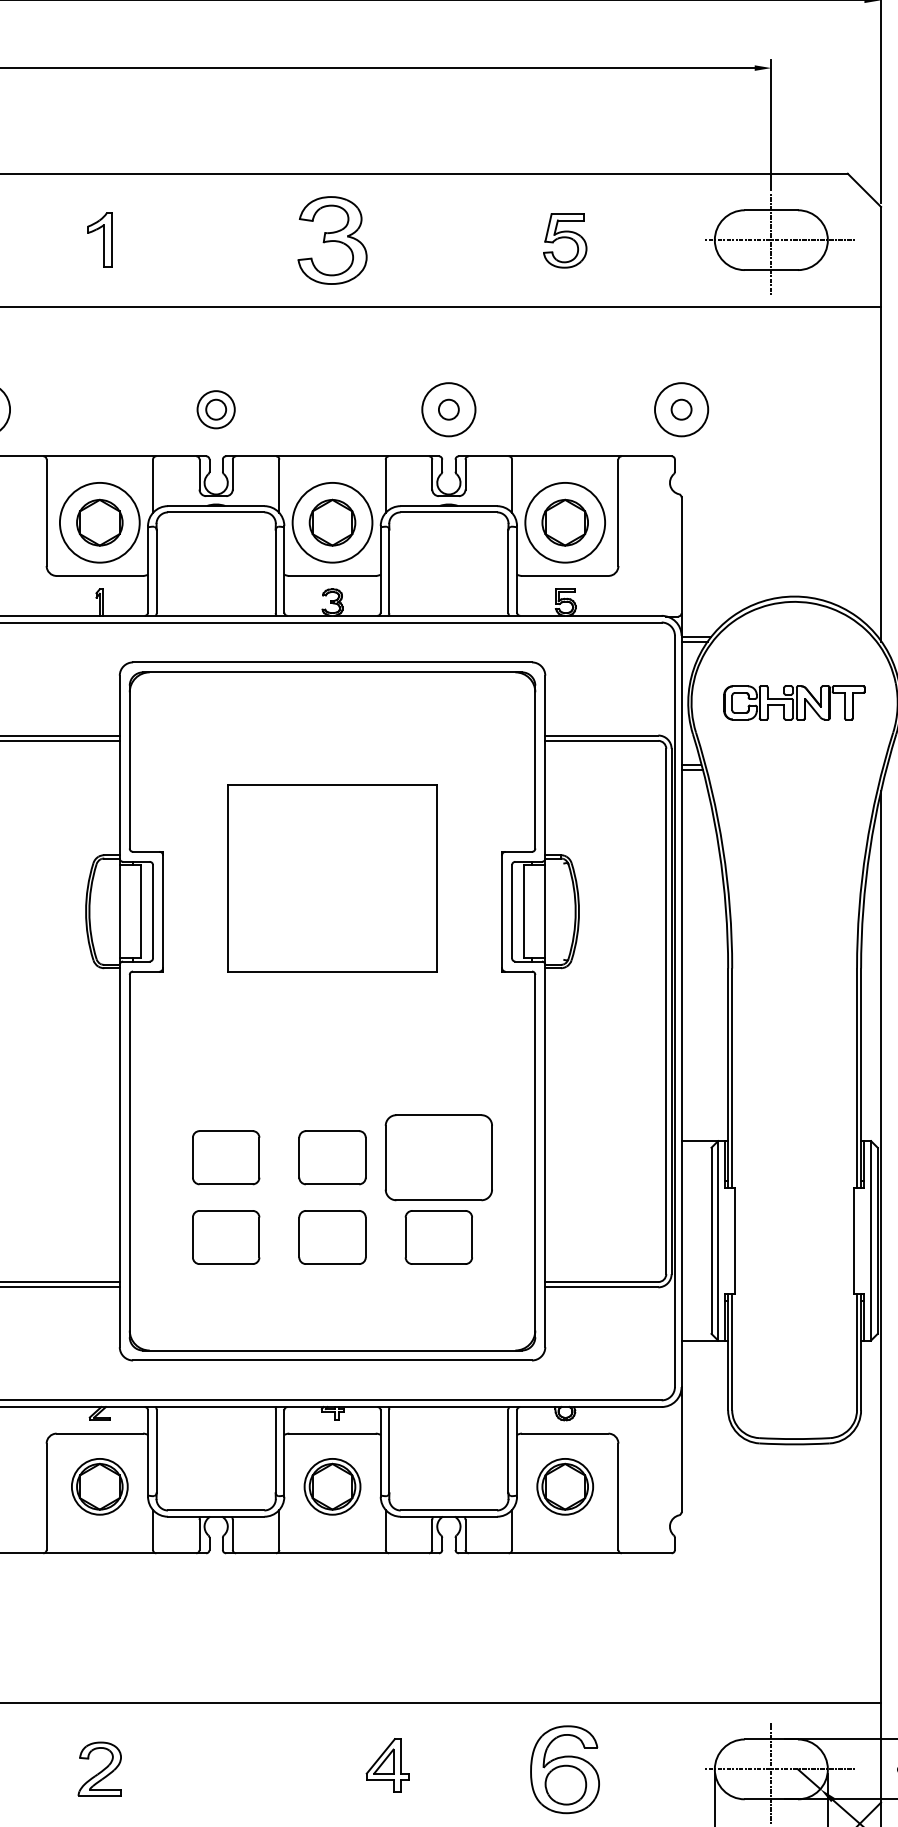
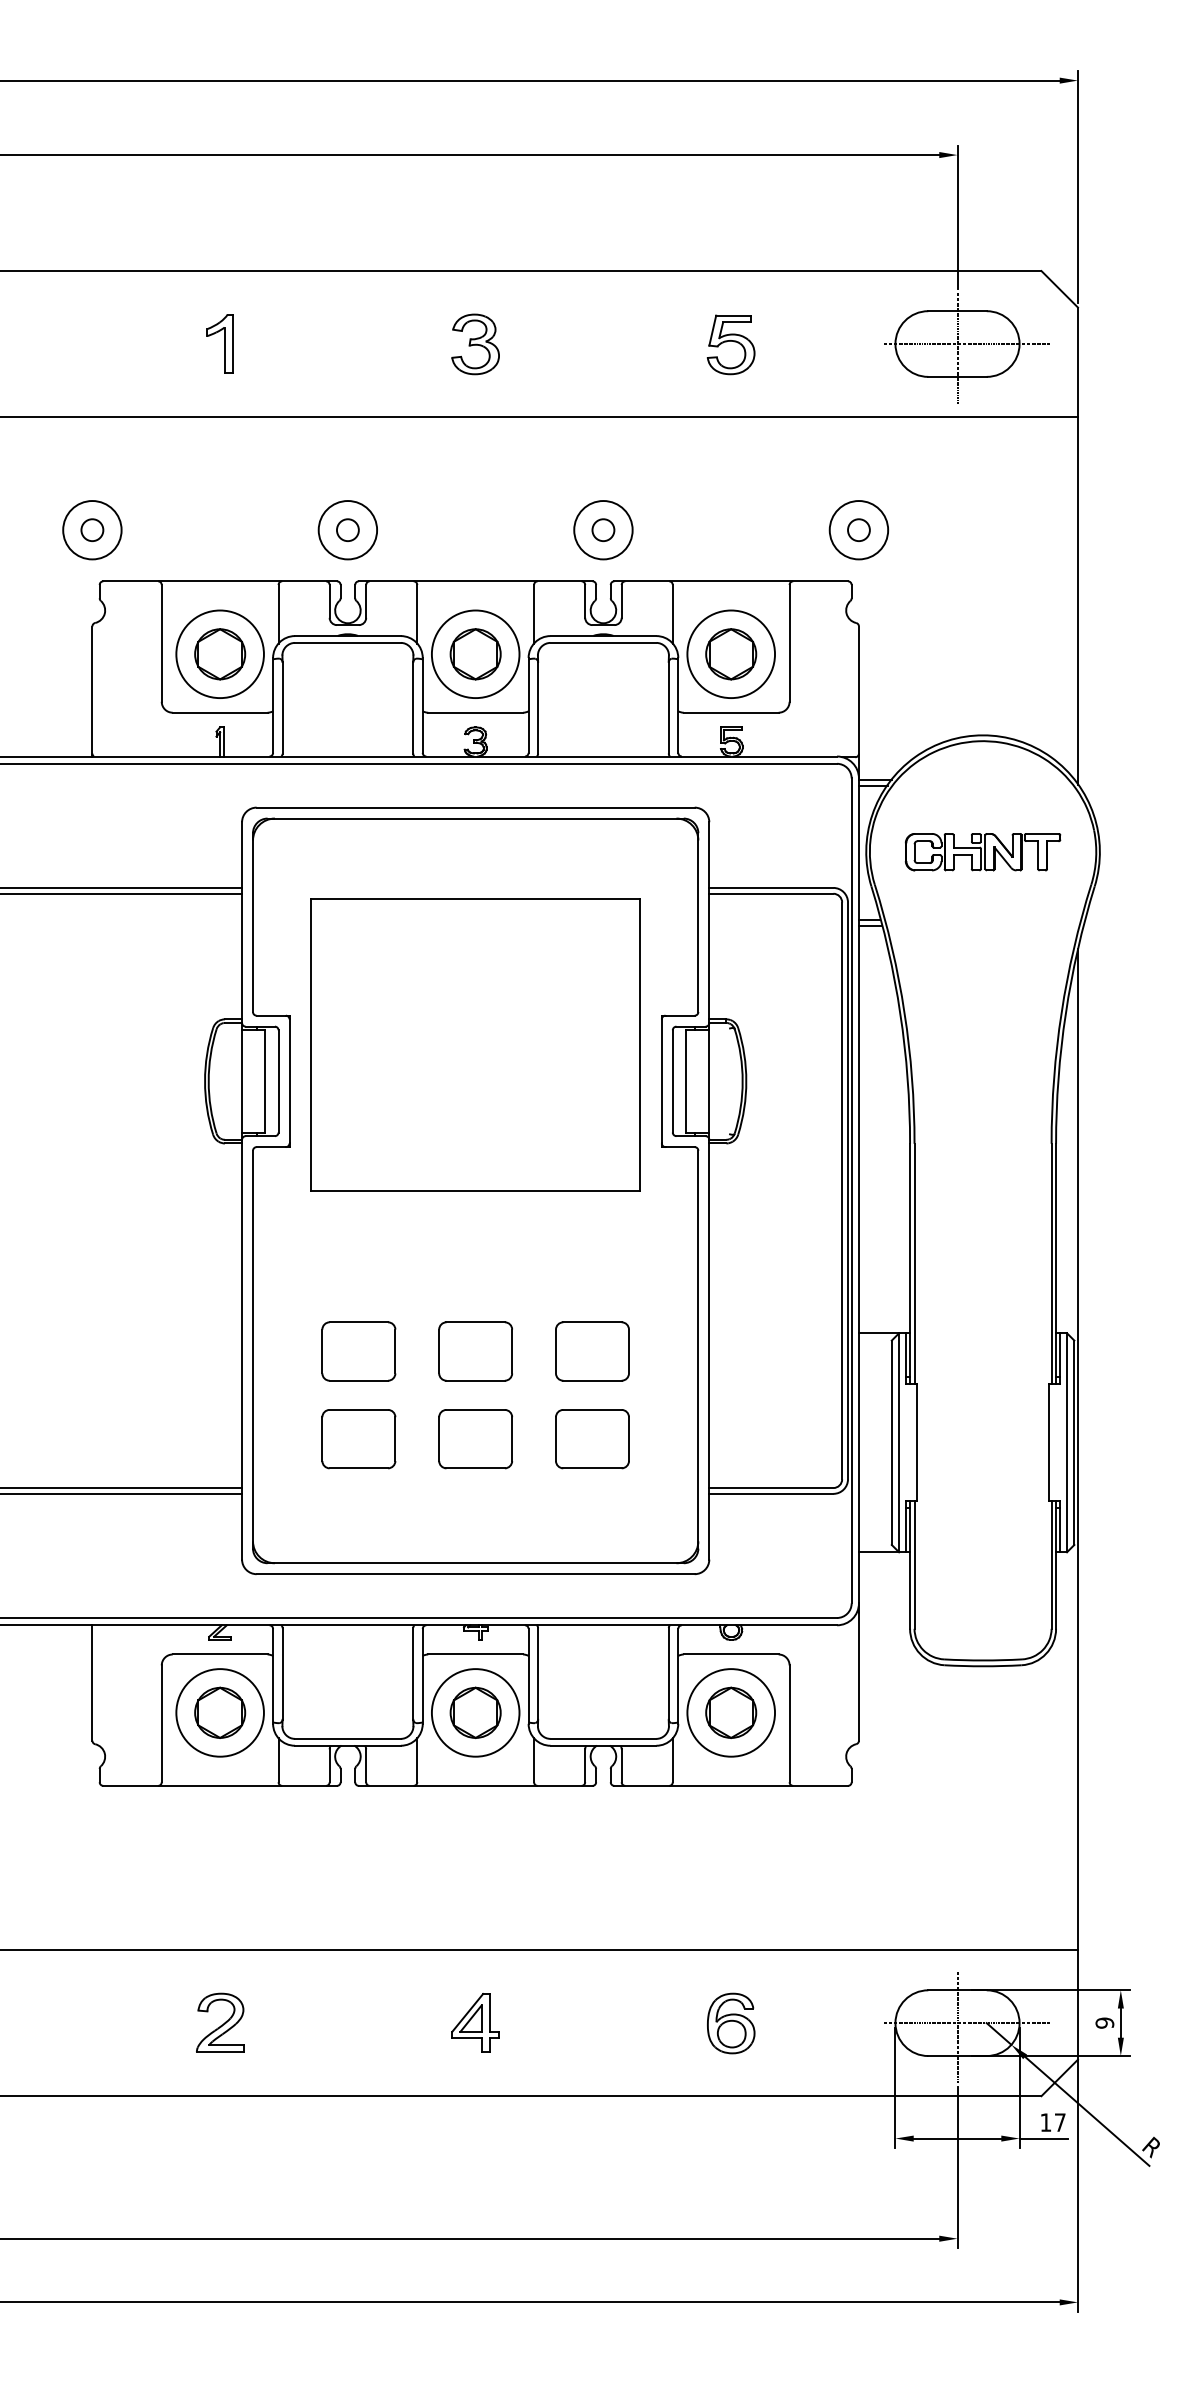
part: (332, 240) -> (475, 344), size x0.62
circle: (215, 410) -> (347, 530), size x1.43
part: (332, 878) -> (475, 1044), size x1.43
part: (438, 1157) -> (592, 1351), size x0.62
circle: (99, 1486) -> (219, 1712), size x1.43
circle: (332, 1486) -> (475, 1712), size x1.43
circle: (565, 1486) -> (731, 1712), size x1.43
part: (387, 1765) -> (475, 2022), moved
part: (565, 1769) -> (731, 2023), size x0.62

